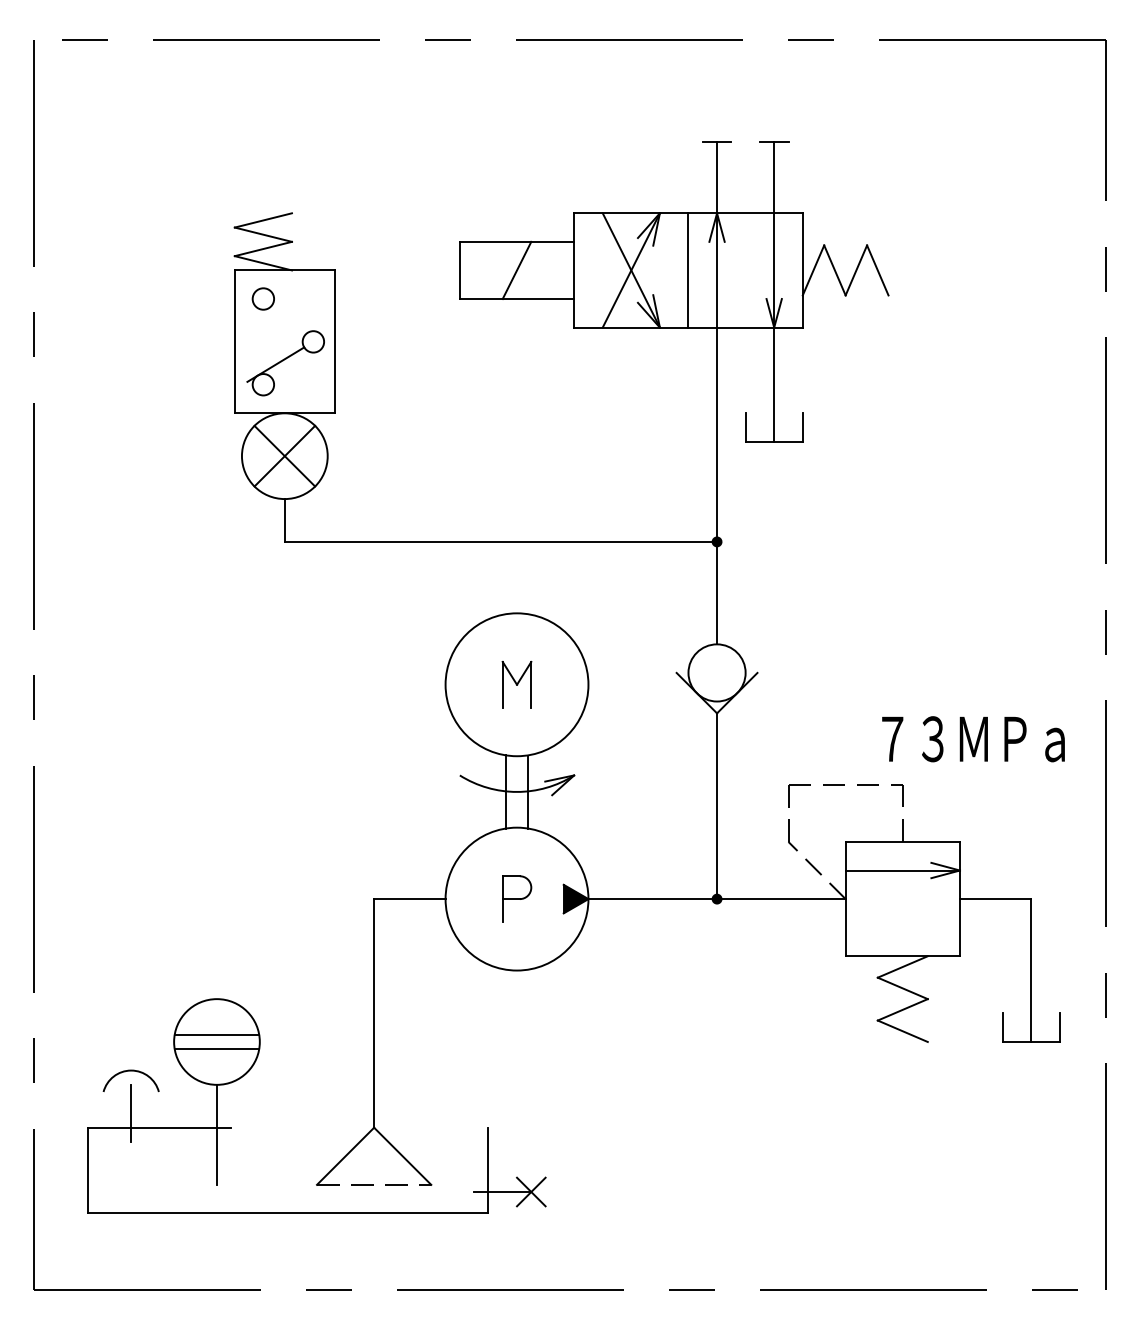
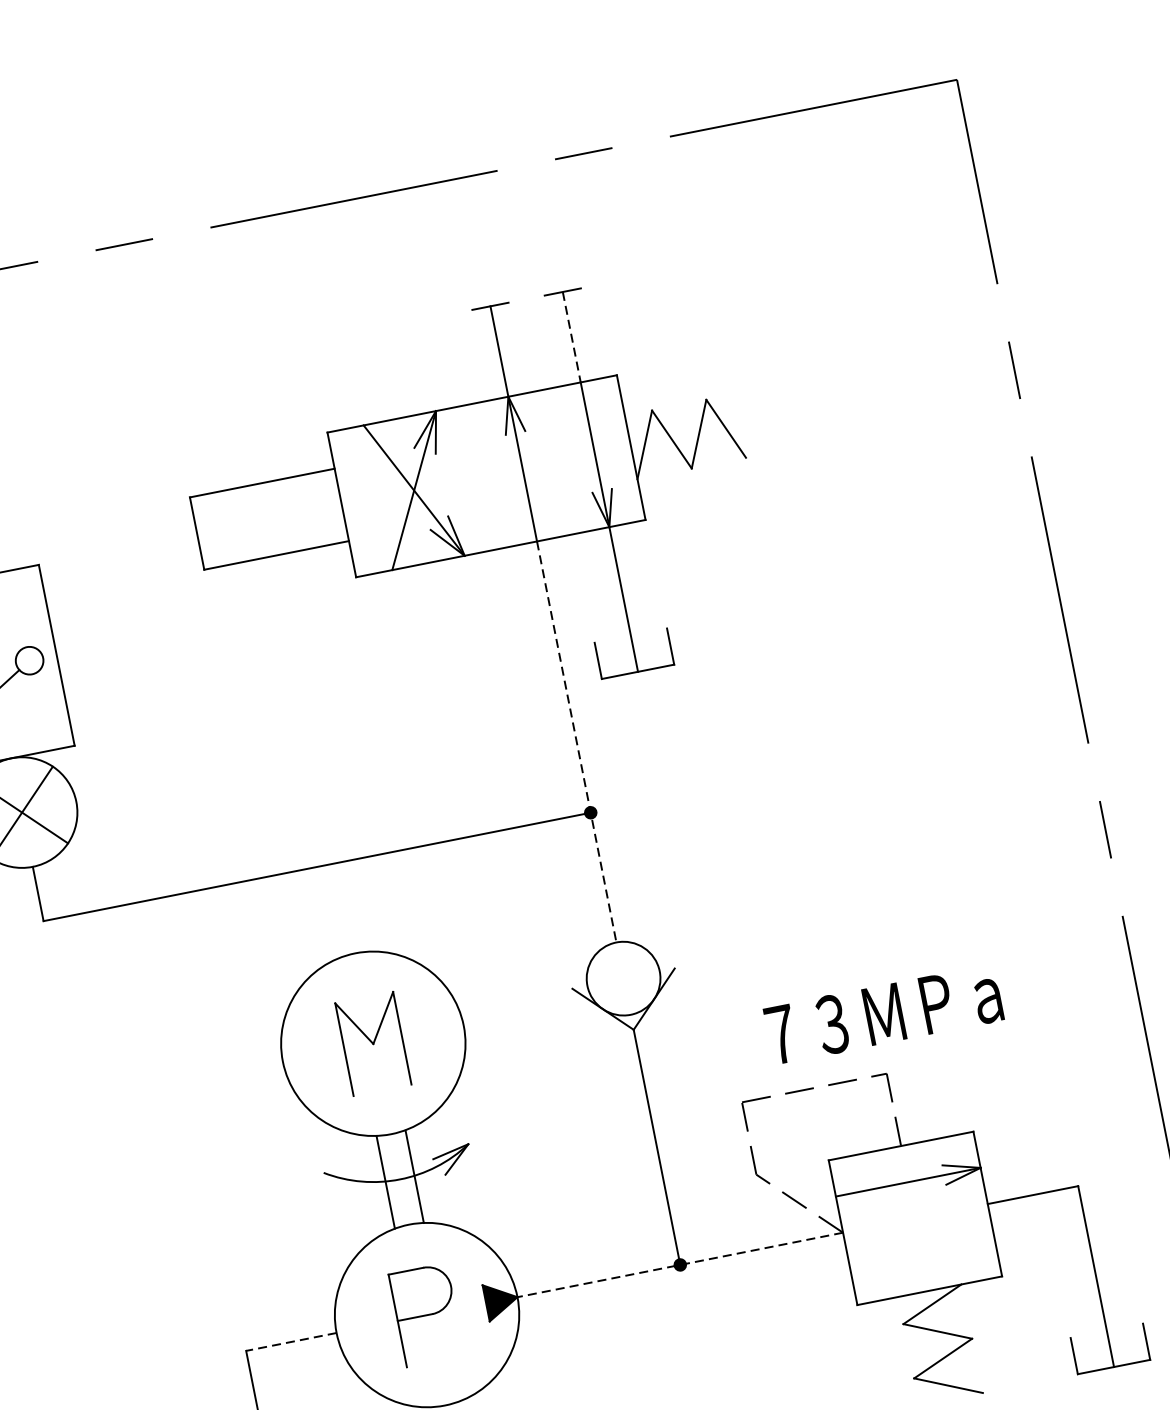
line: (774, 177) -> (572, 337), solid -> dashed
line: (516, 270) -> (268, 519), removed
line: (688, 270) -> (486, 476), removed
line: (717, 486) -> (577, 742), solid -> dashed
part: (516, 684) -> (372, 1043), size x1.6
text: (973, 739) -> (883, 1014), moved
part: (517, 898) -> (427, 1314), size x1.6
line: (409, 899) -> (291, 1342), solid -> dashed
line: (717, 899) -> (680, 1265), solid -> dashed

